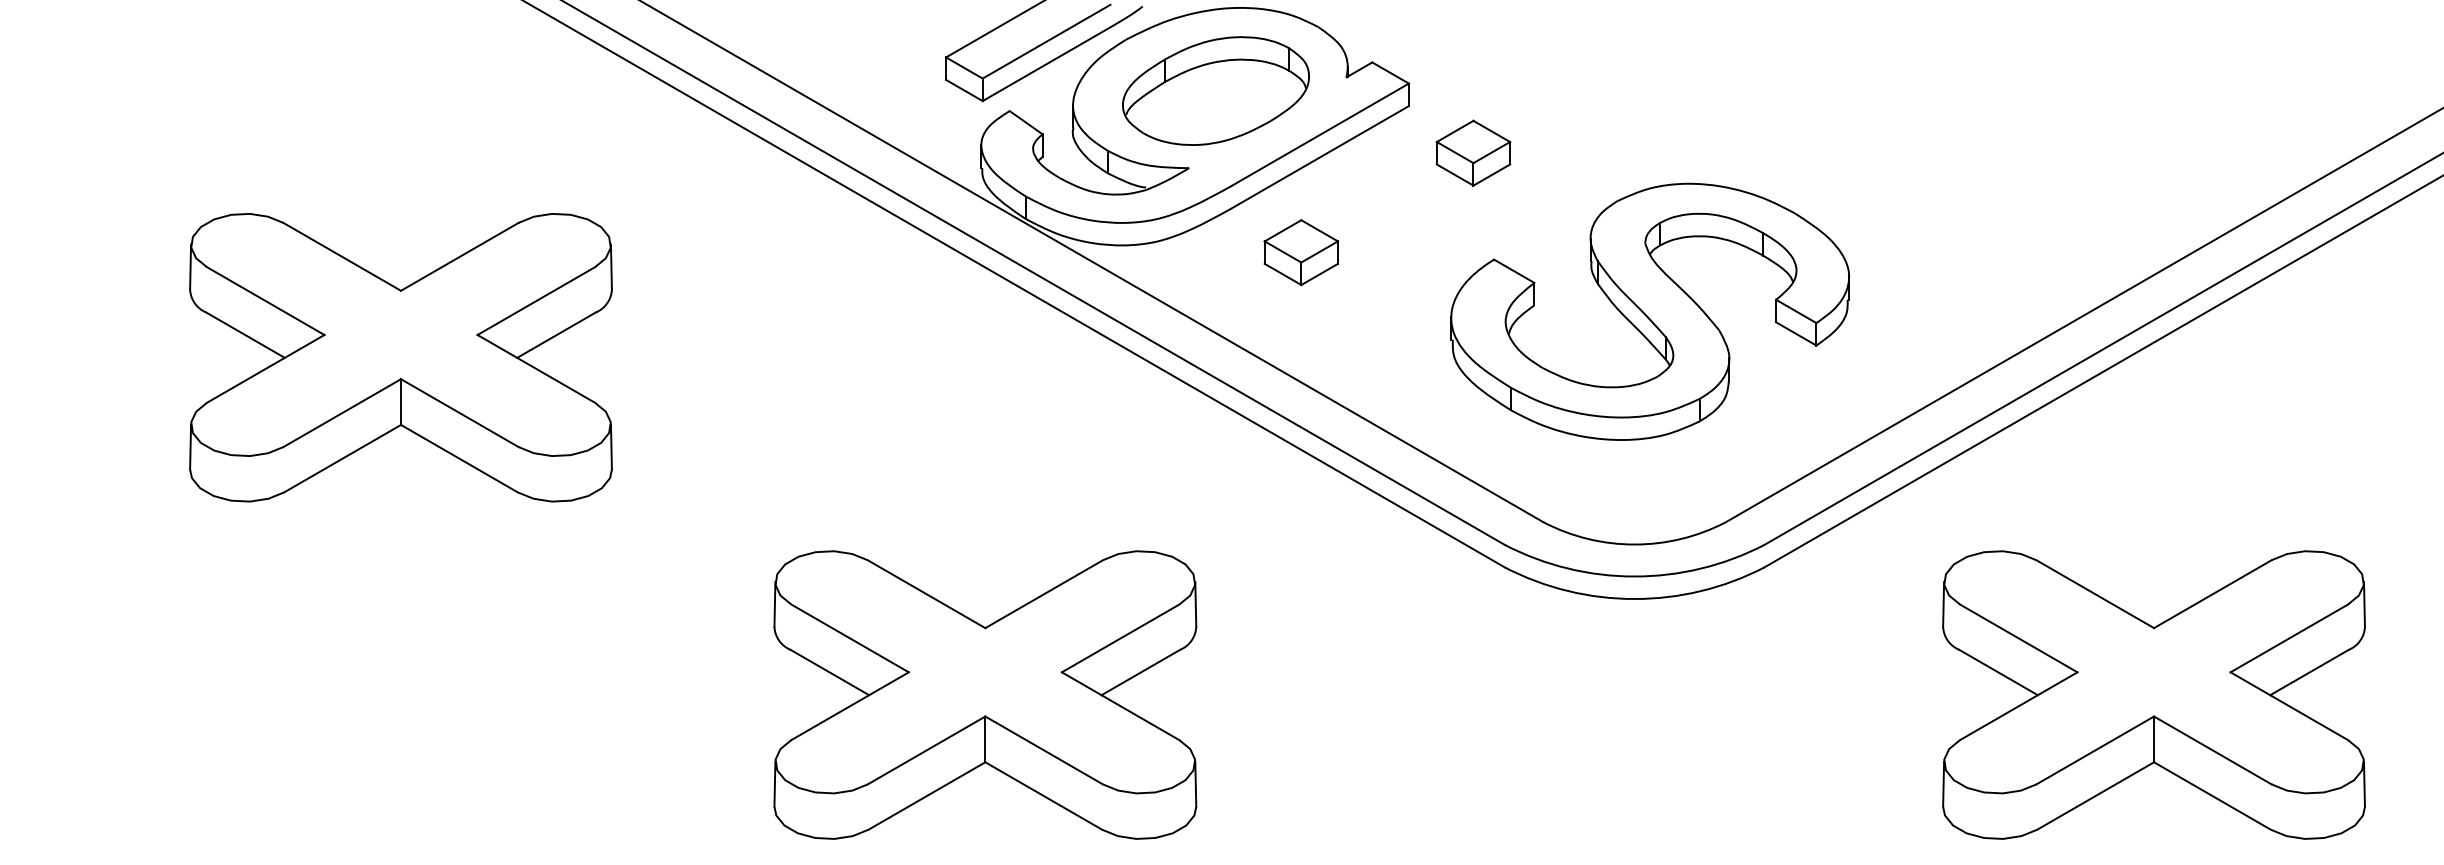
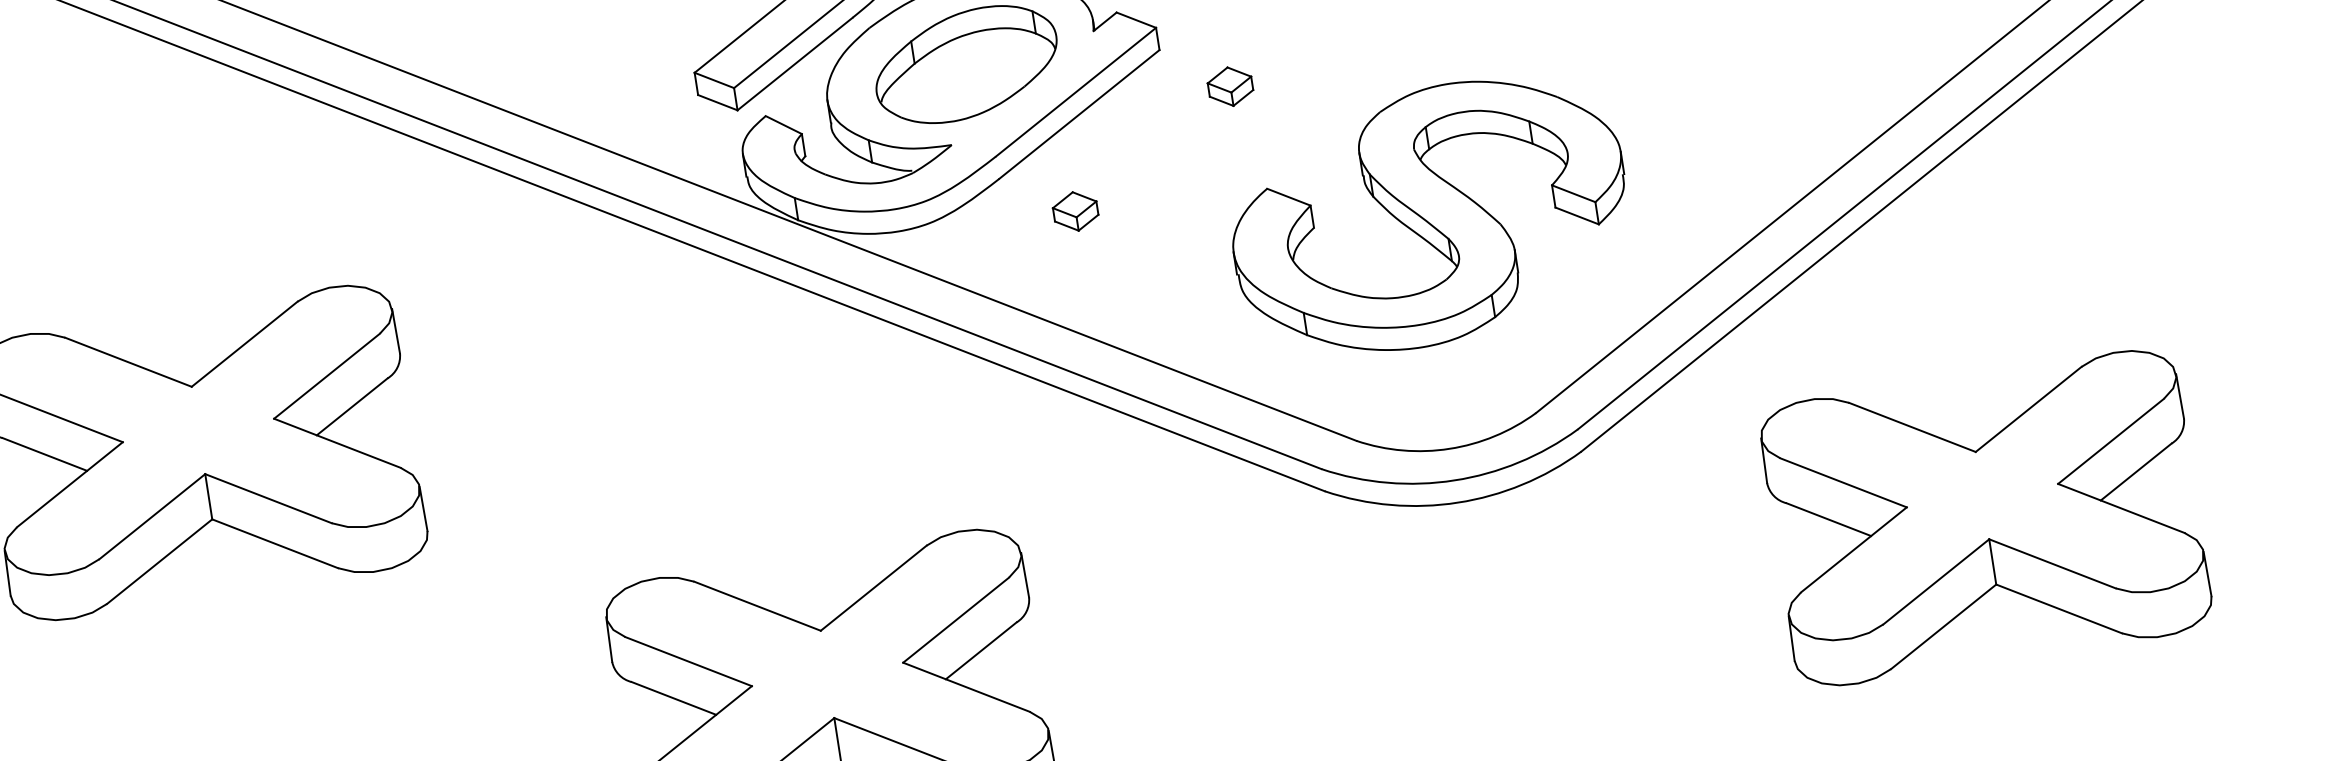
part: (1473, 152) -> (1230, 86), size x0.6
part: (1301, 252) -> (1075, 211), size x0.6

